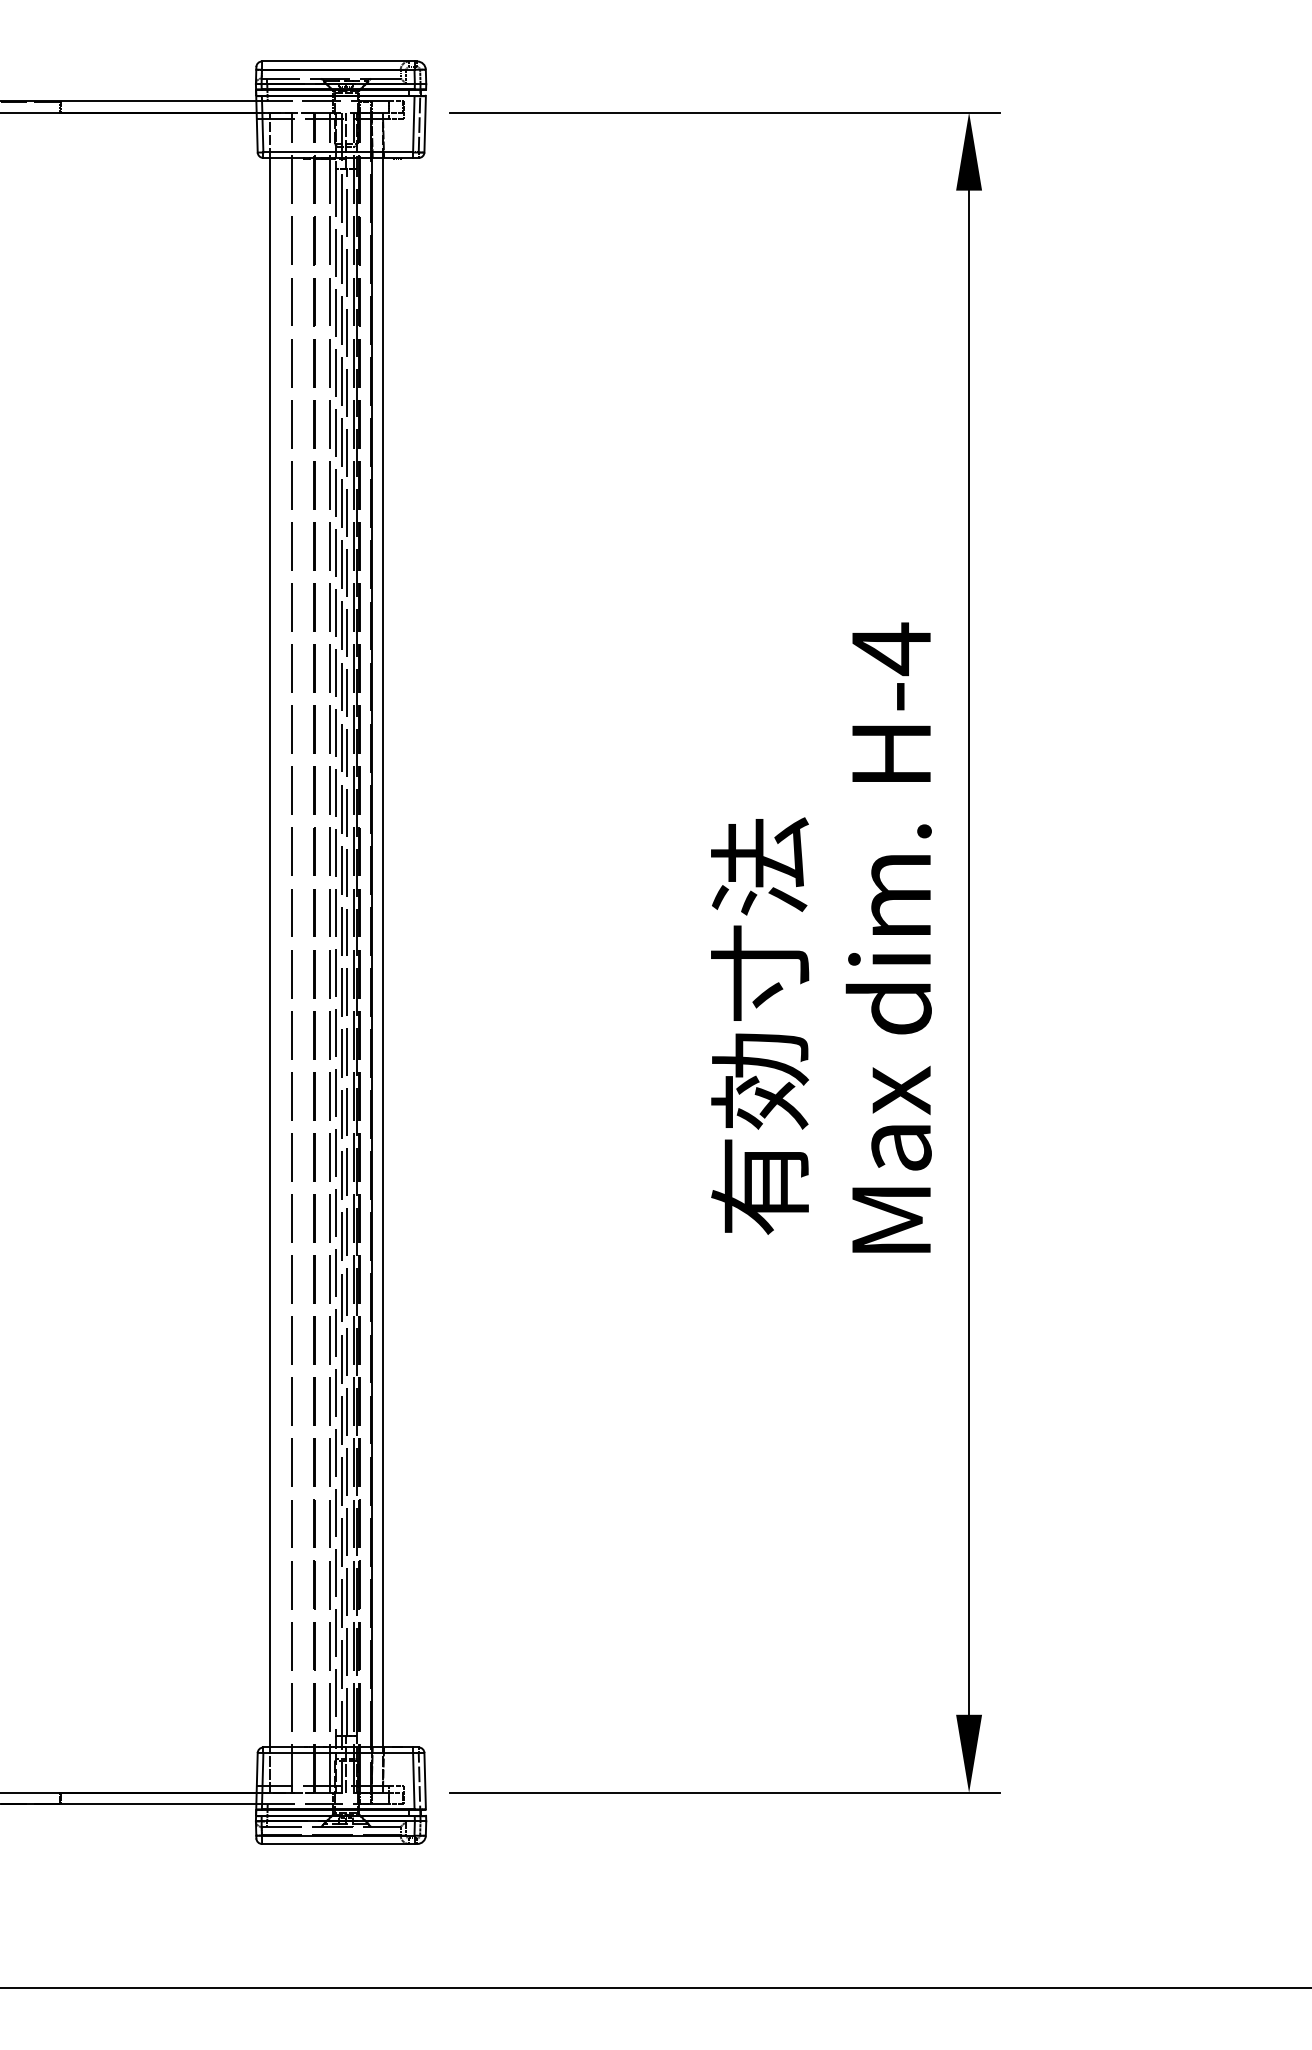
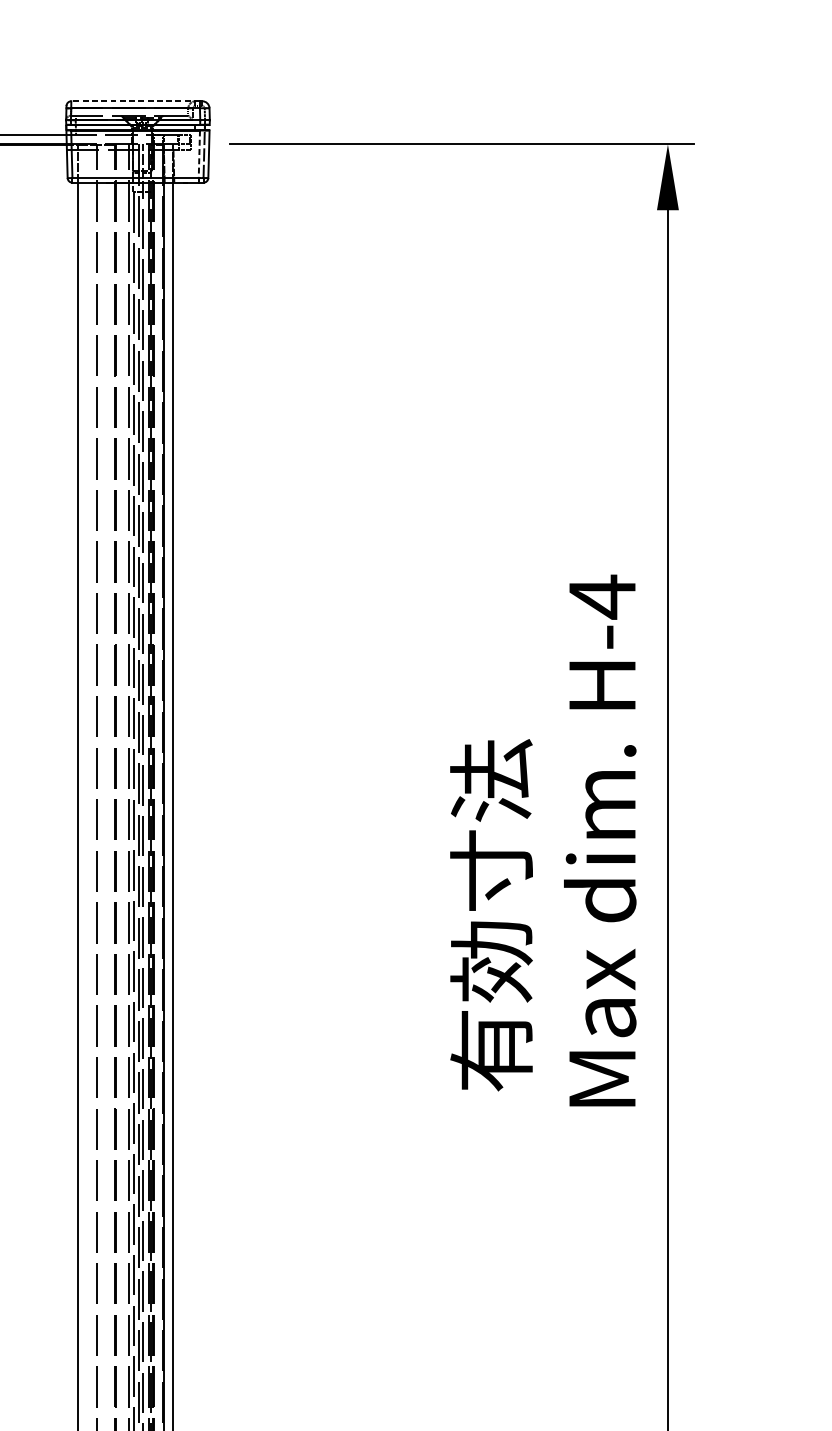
line: (337, 61) -> (134, 101), solid -> dashed
line: (413, 124) -> (199, 154), solid -> dashed

